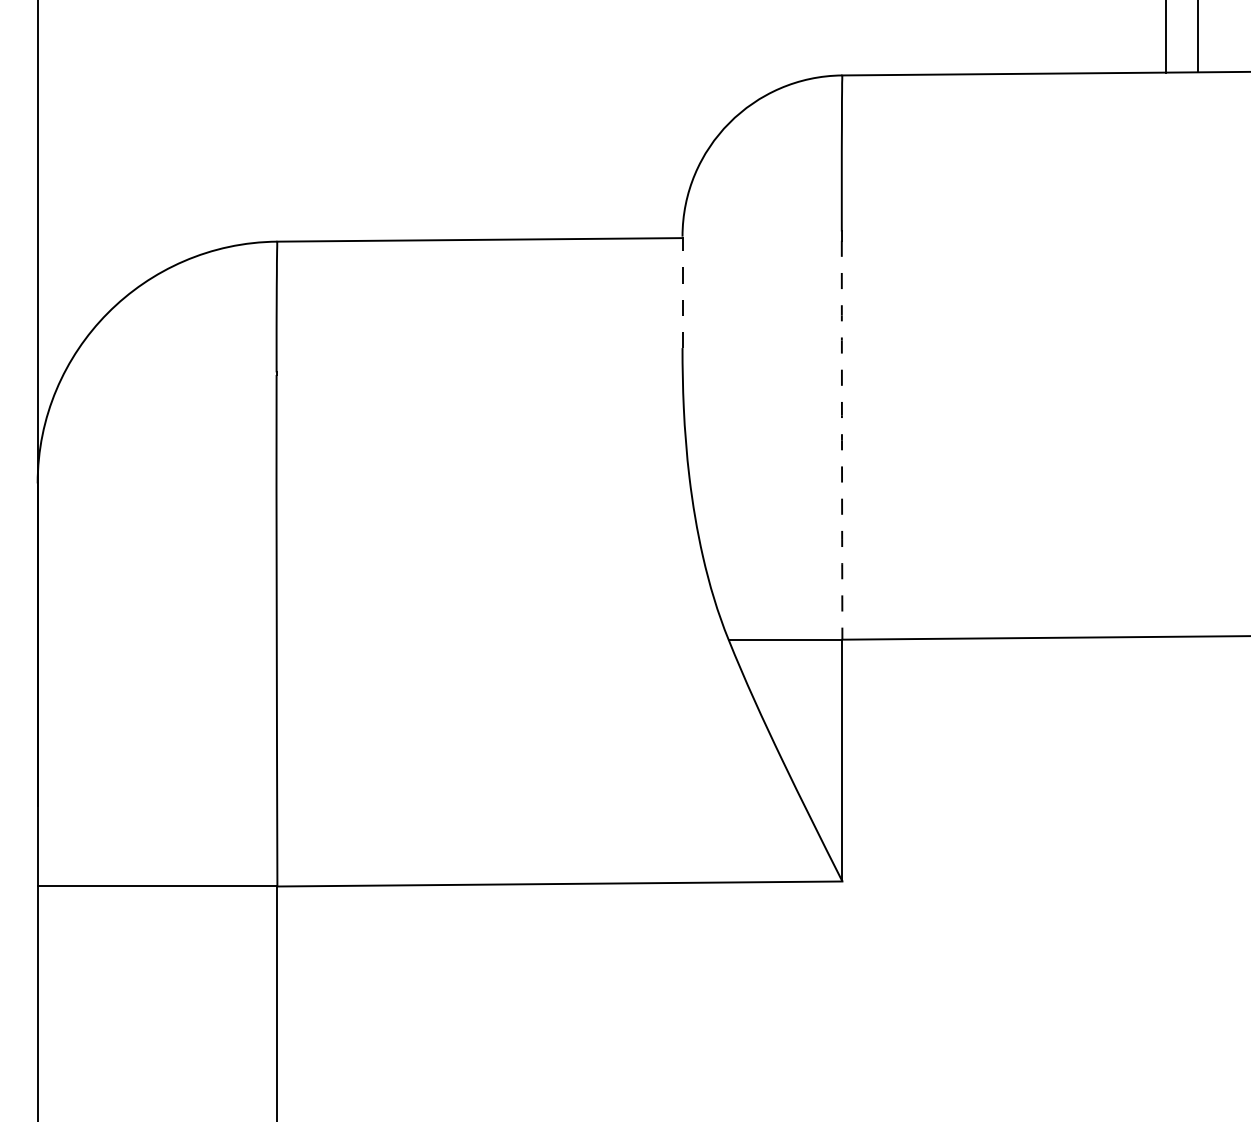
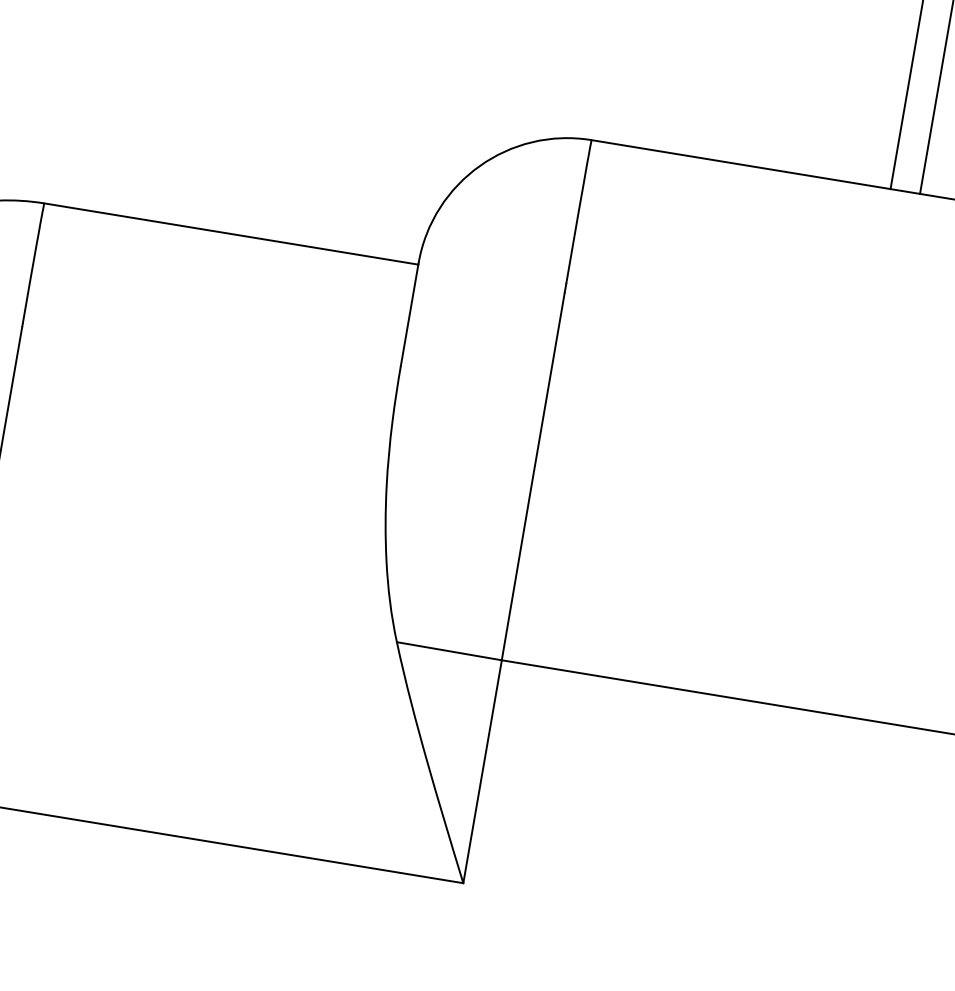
line: (682, 292) -> (409, 314), dashed -> solid
arc: (841, 440) -> (532, 476), dashed -> solid

